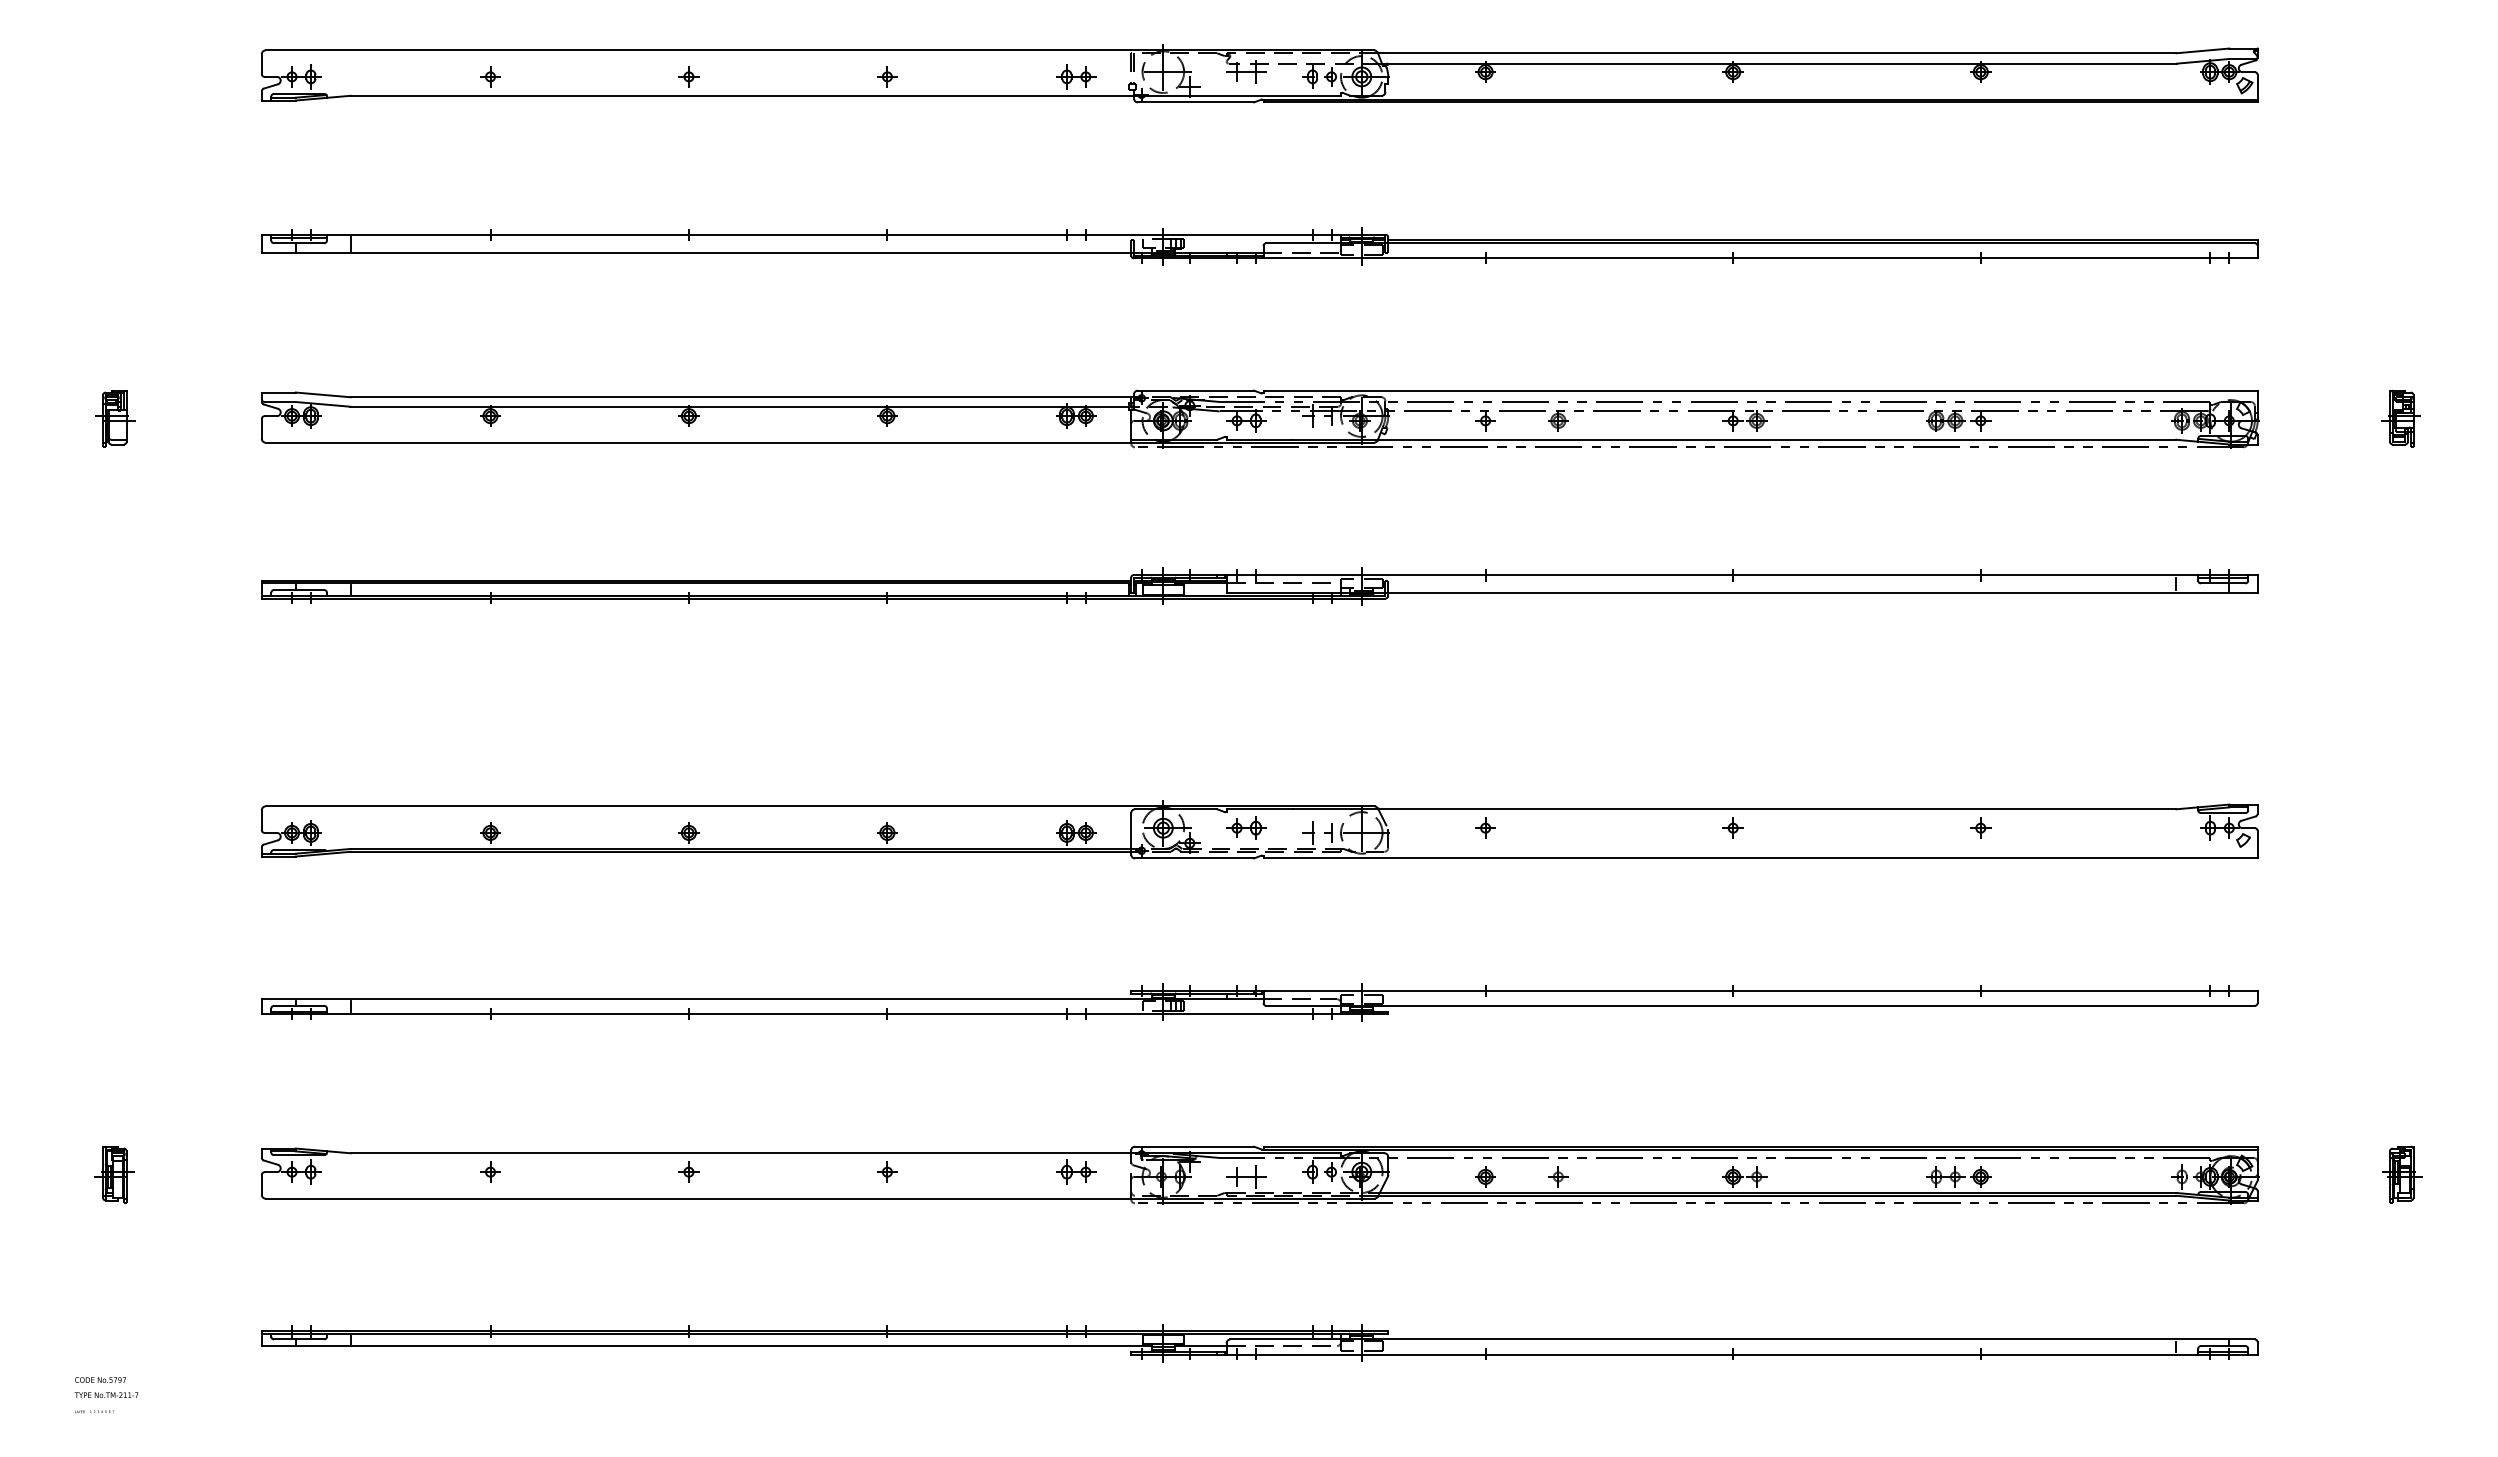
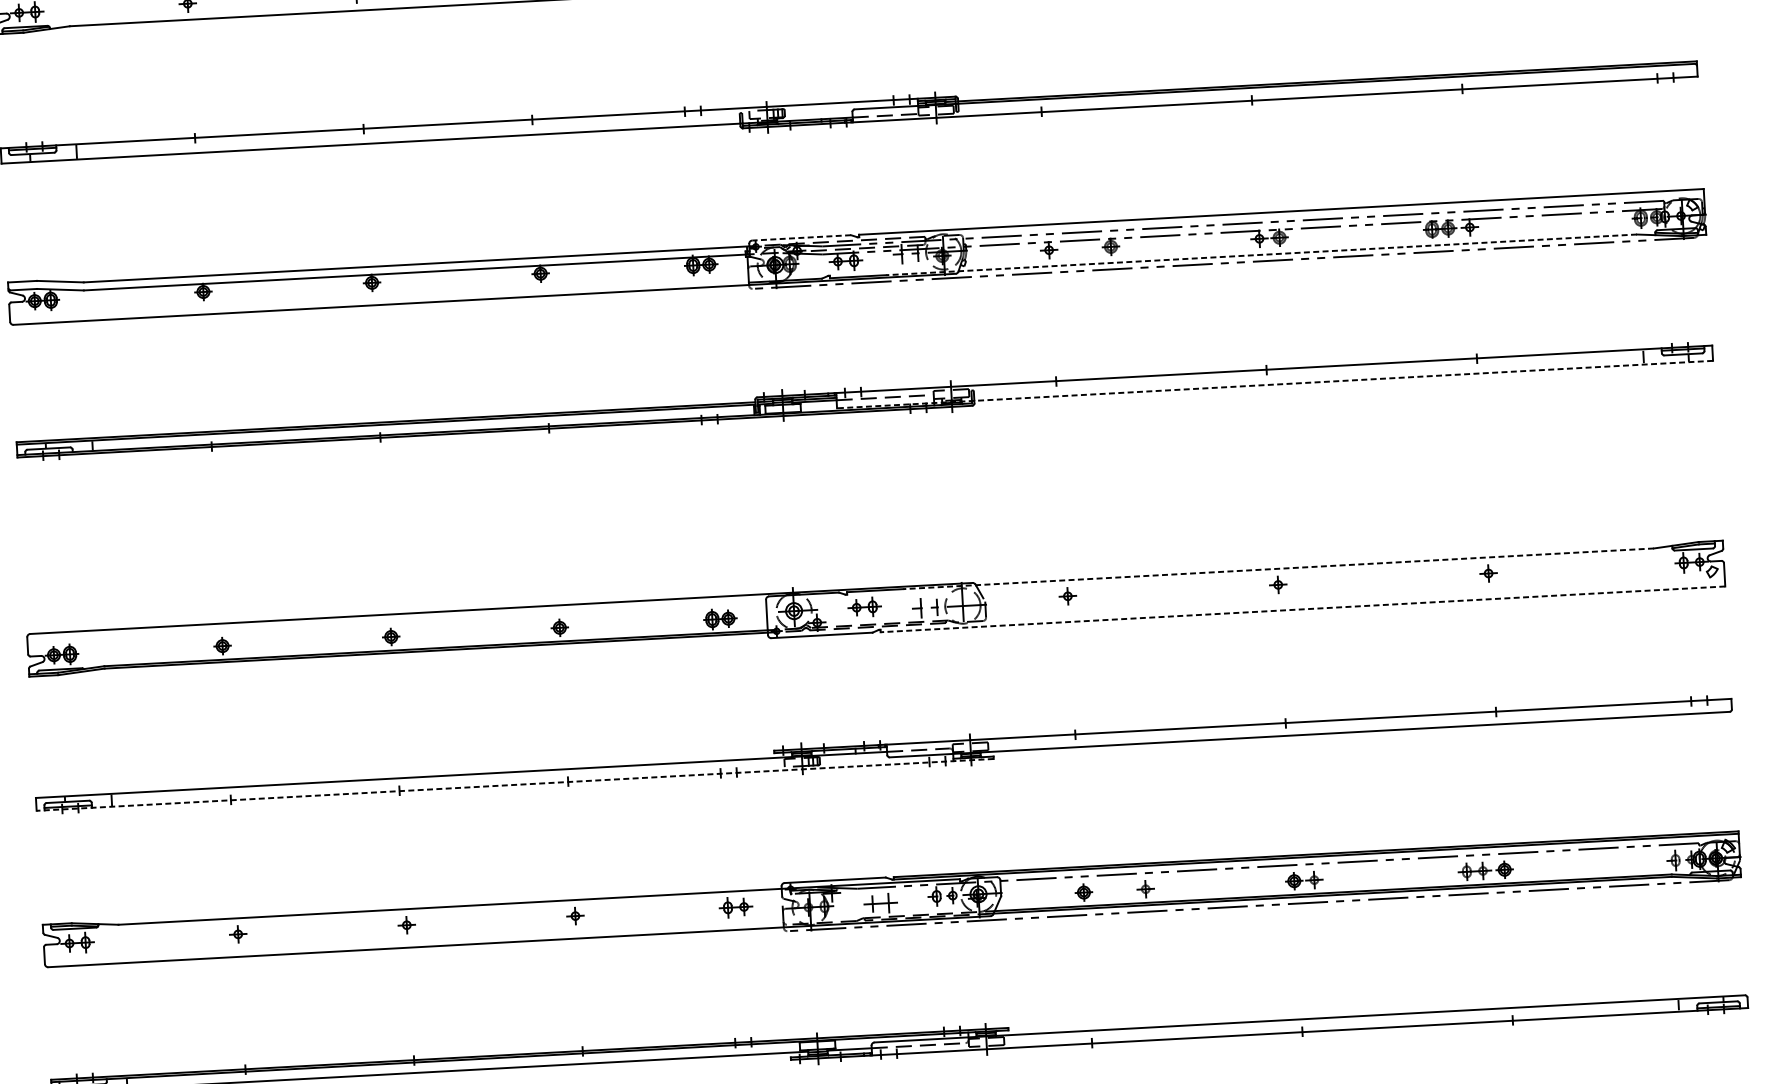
line: (1195, 390) -> (801, 237), solid -> dashed
line: (1734, 439) -> (1261, 254), solid -> dashed
line: (1742, 592) -> (1275, 384), solid -> dashed
line: (1734, 809) -> (1278, 568), solid -> dashed
line: (1760, 858) -> (1302, 609), solid -> dashed
line: (824, 1014) -> (514, 785), solid -> dashed

